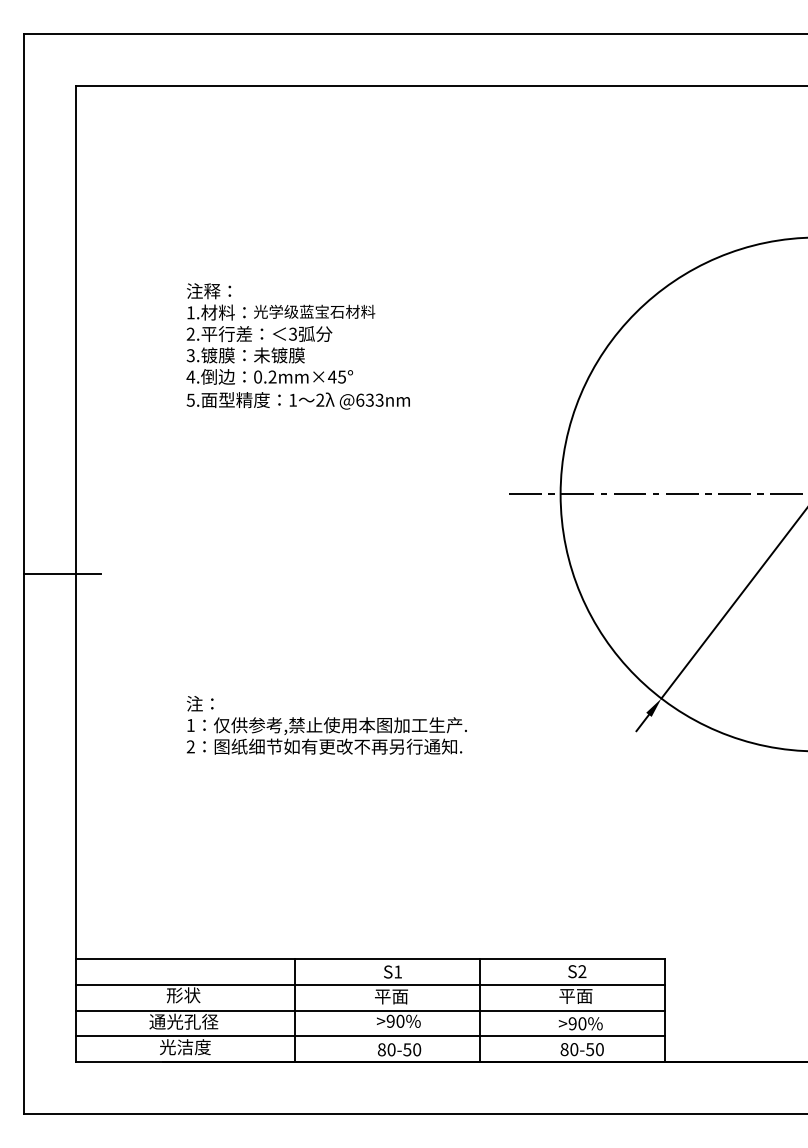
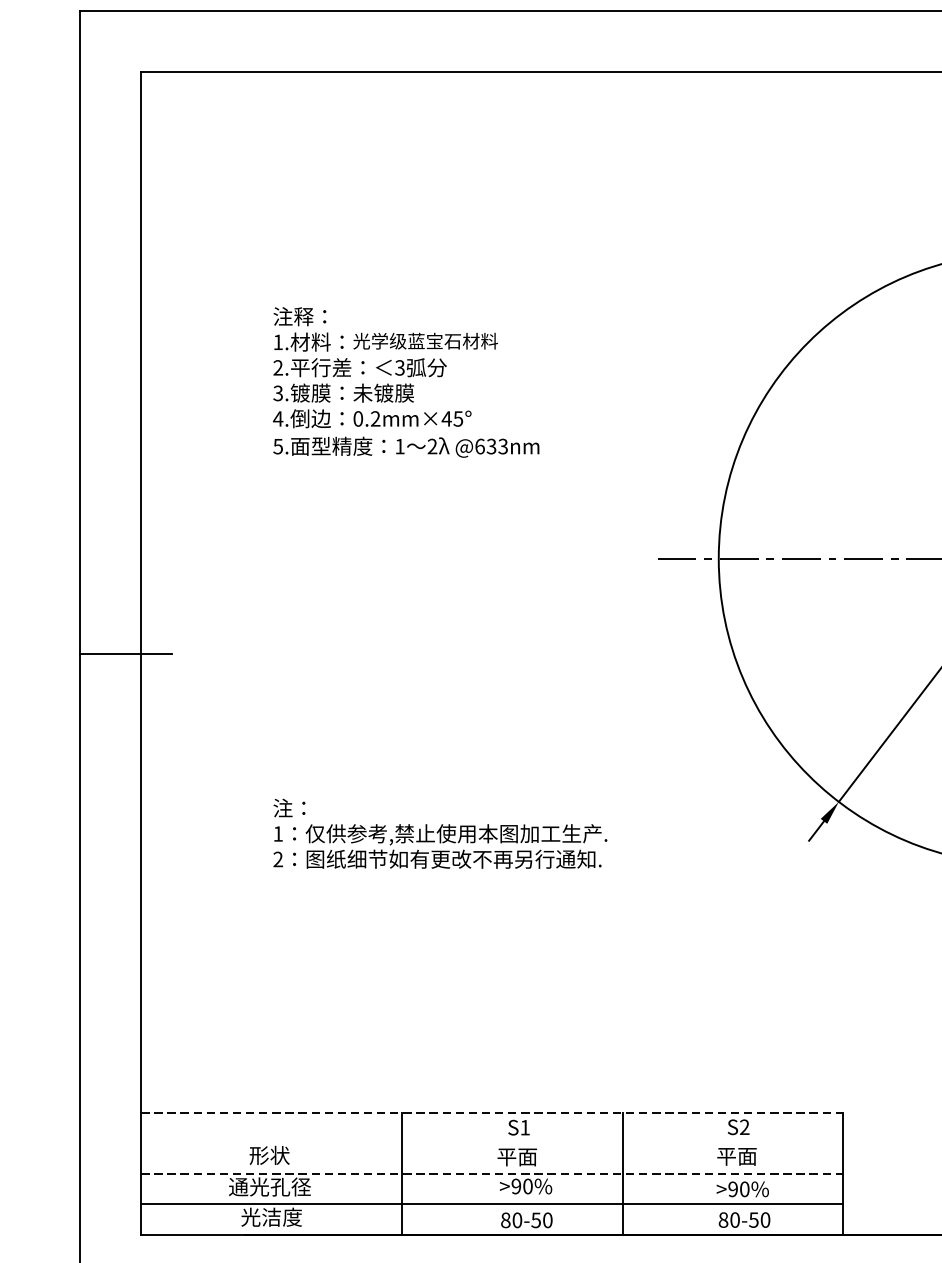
line: (370, 959) -> (492, 1112), solid -> dashed
line: (369, 985) -> (491, 1143), removed
line: (370, 1010) -> (492, 1173), solid -> dashed

